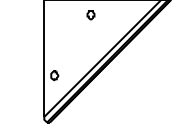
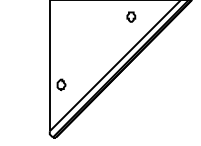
part: (90, 15) -> (130, 17), moved

